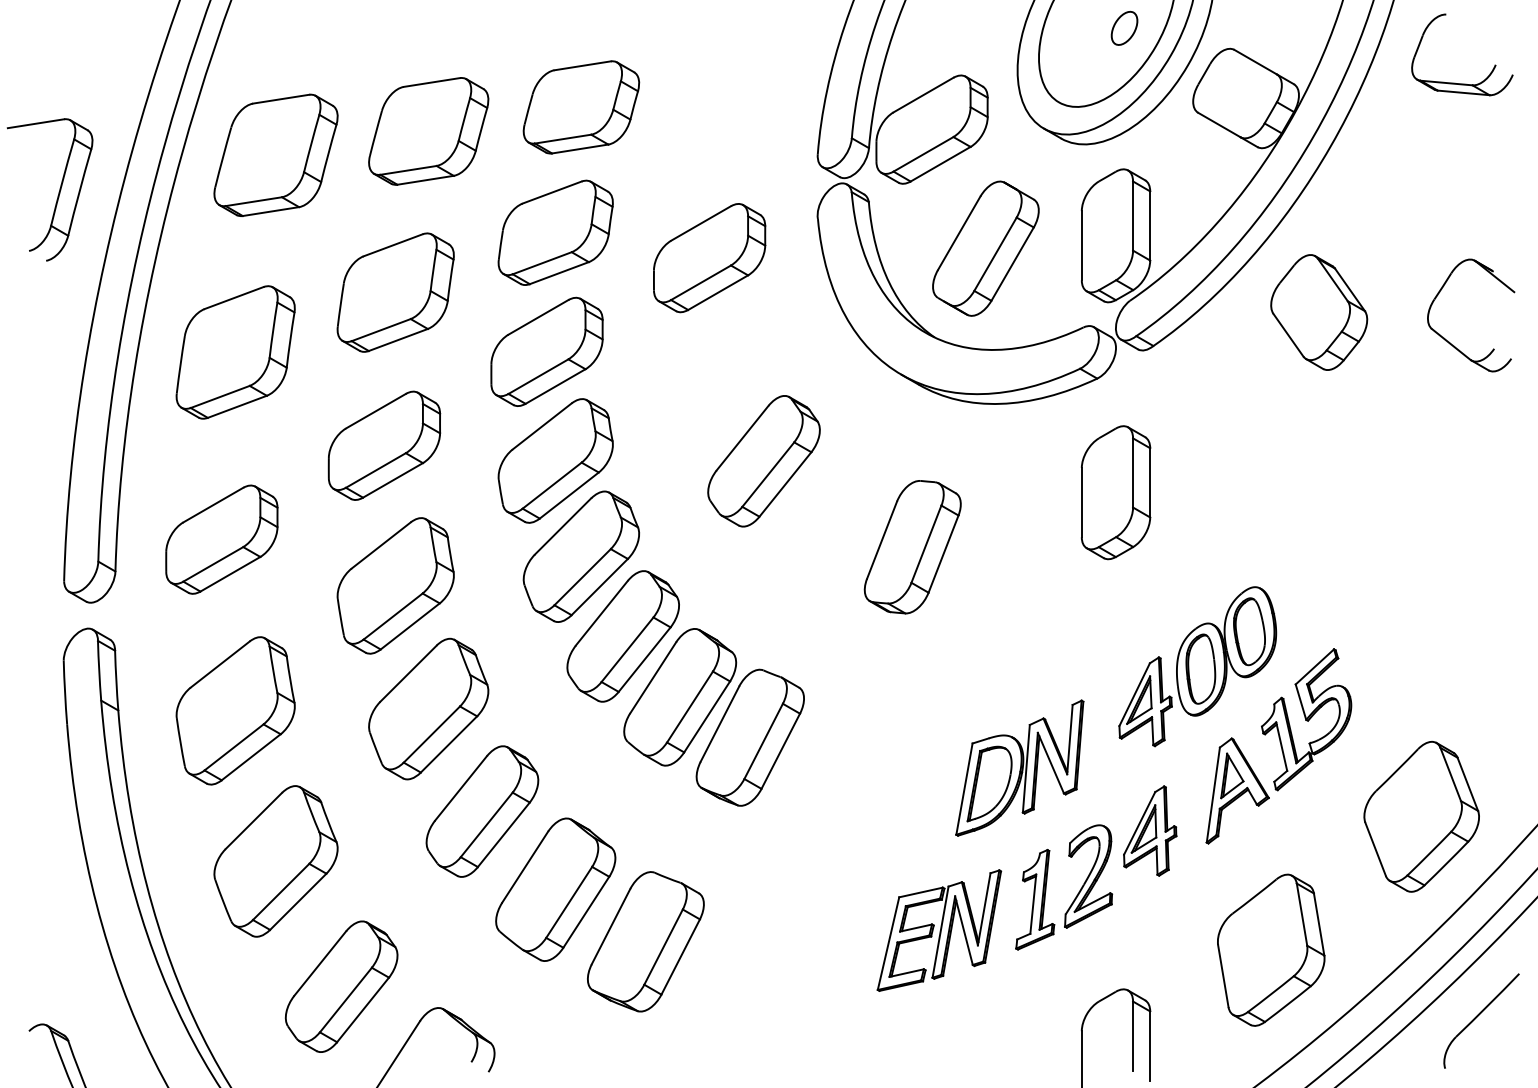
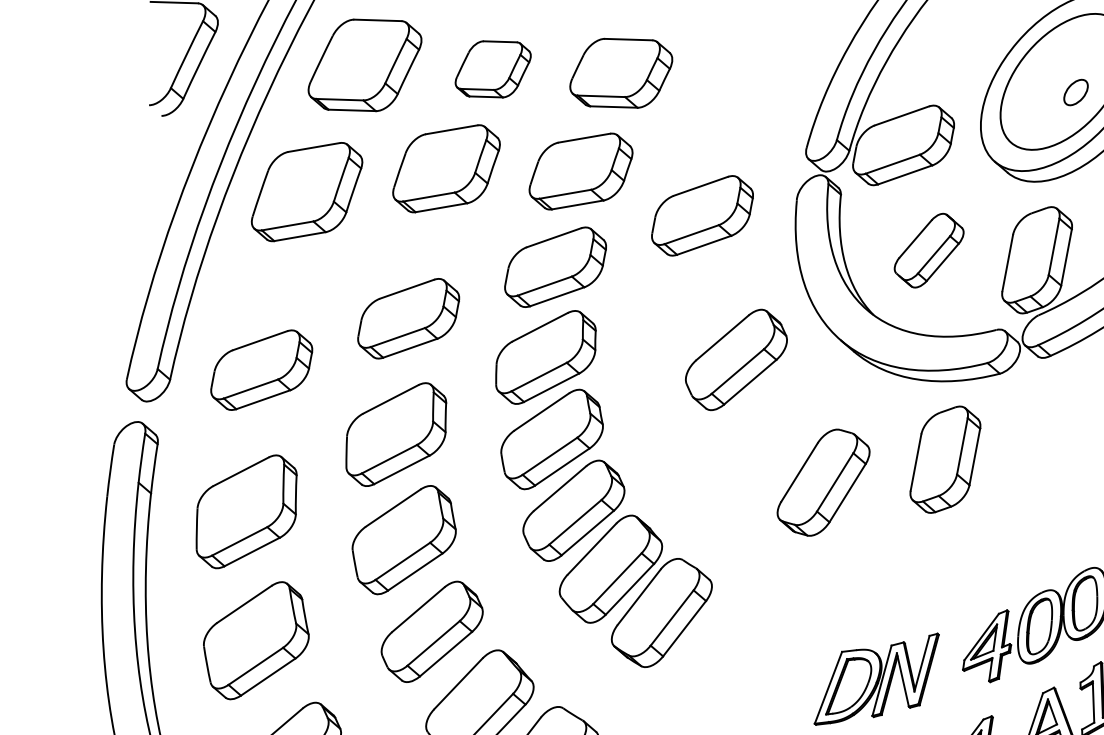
part: (428, 131) -> (492, 69), size x0.7
part: (985, 248) -> (928, 250), size x0.7
part: (395, 292) -> (446, 168), moved
part: (235, 352) -> (306, 192), moved
part: (763, 461) -> (735, 360), moved
part: (1115, 492) -> (945, 459), moved

